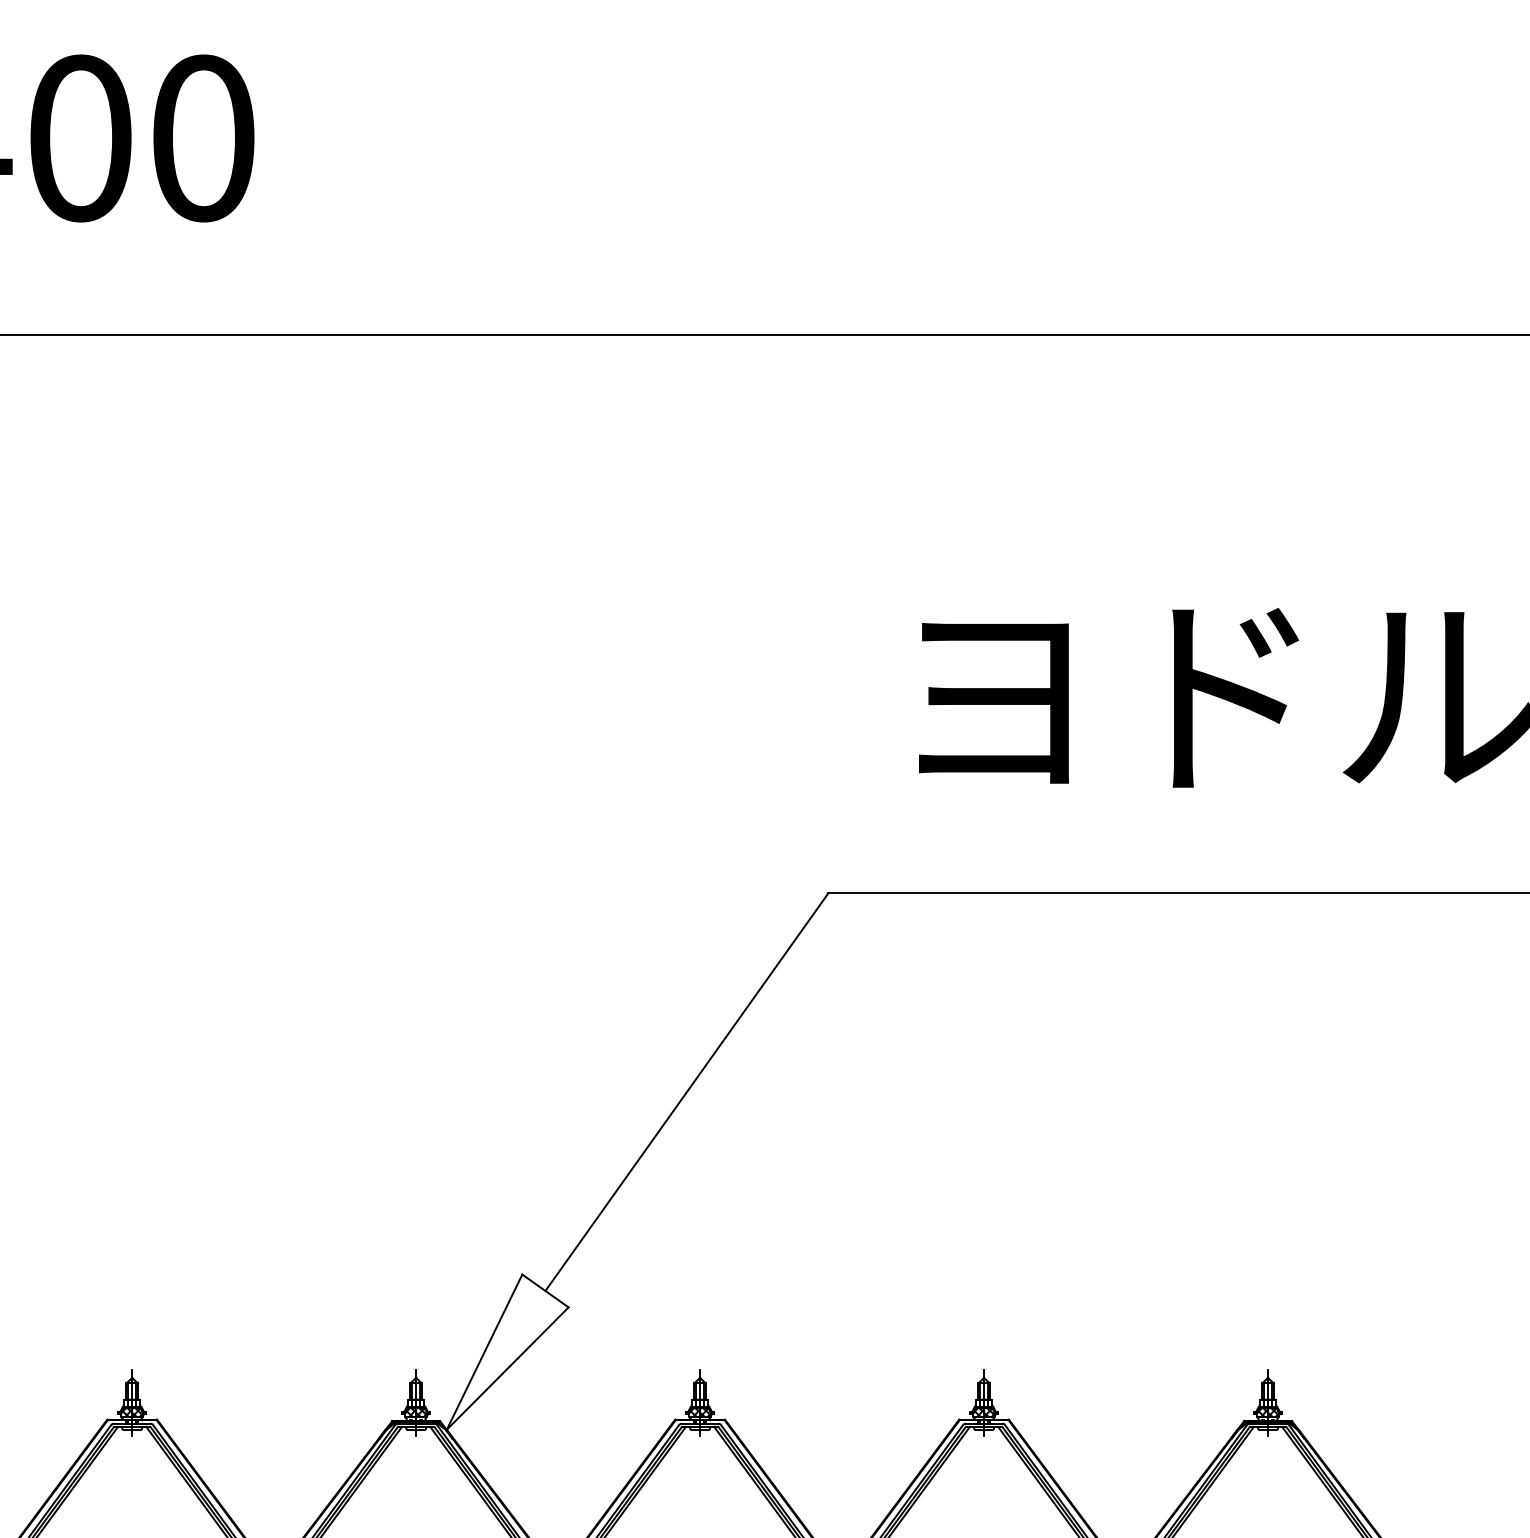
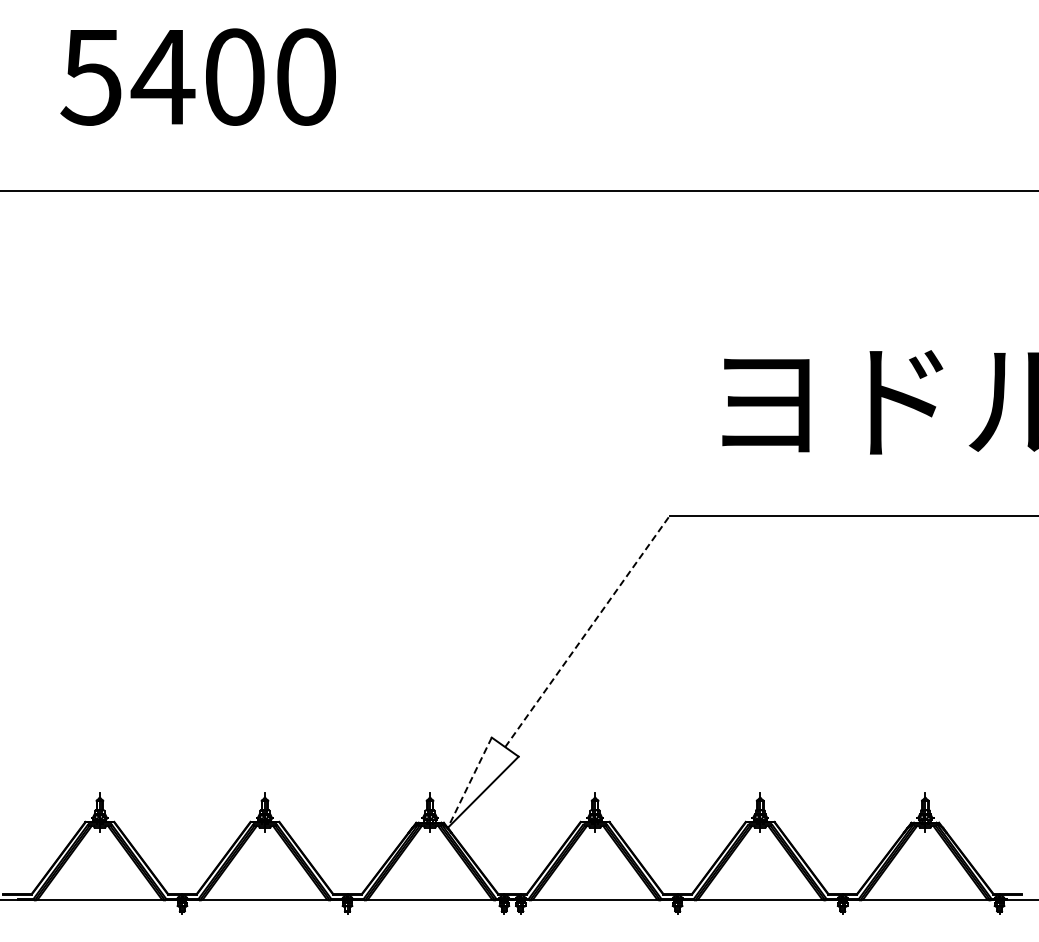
line: (686, 1092) -> (587, 631), solid -> dashed
line: (484, 1353) -> (469, 783), solid -> dashed

